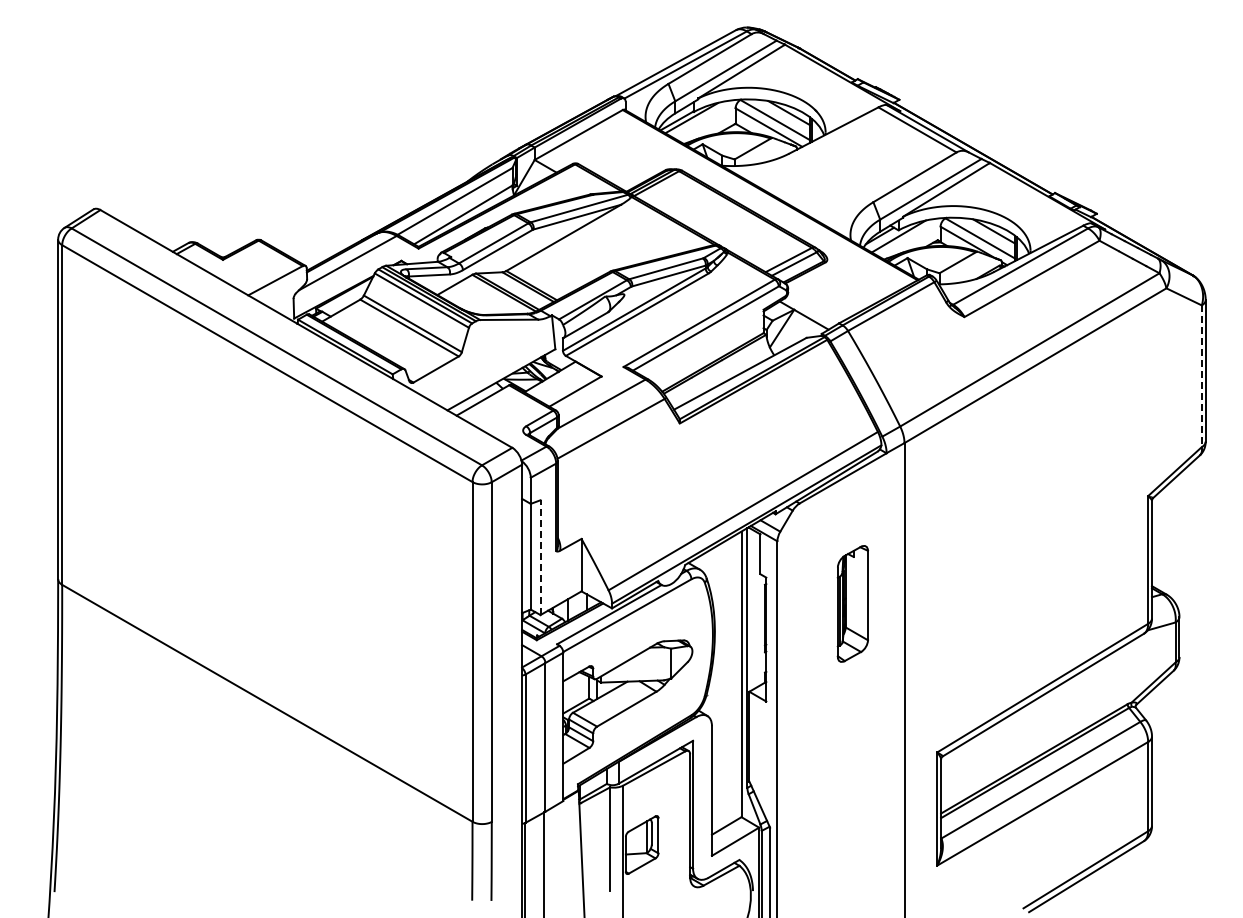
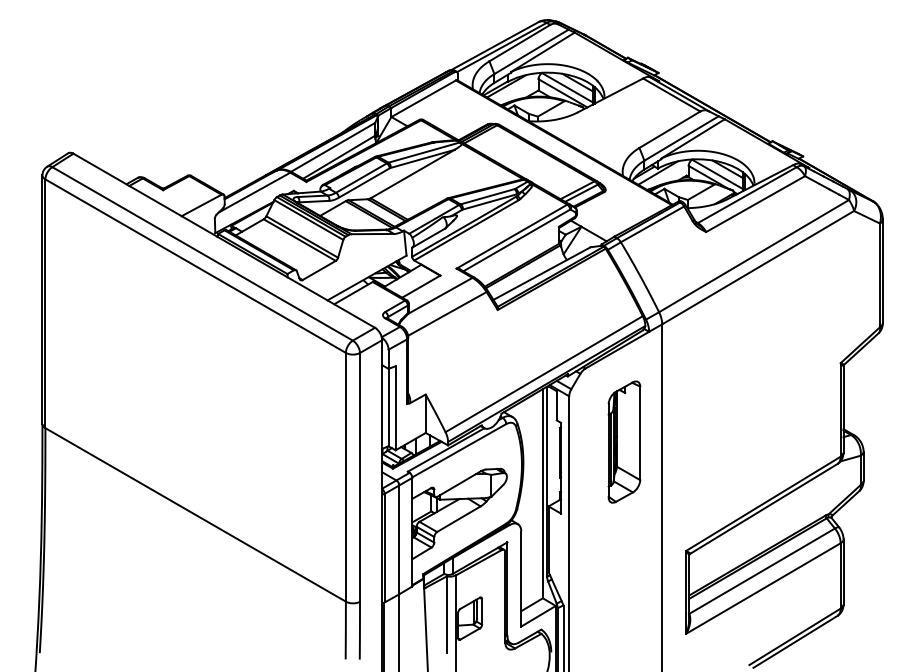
line: (1201, 376) -> (879, 275), dashed -> solid
line: (540, 557) -> (395, 408), dashed -> solid
part: (852, 603) -> (624, 441), size x1.43

